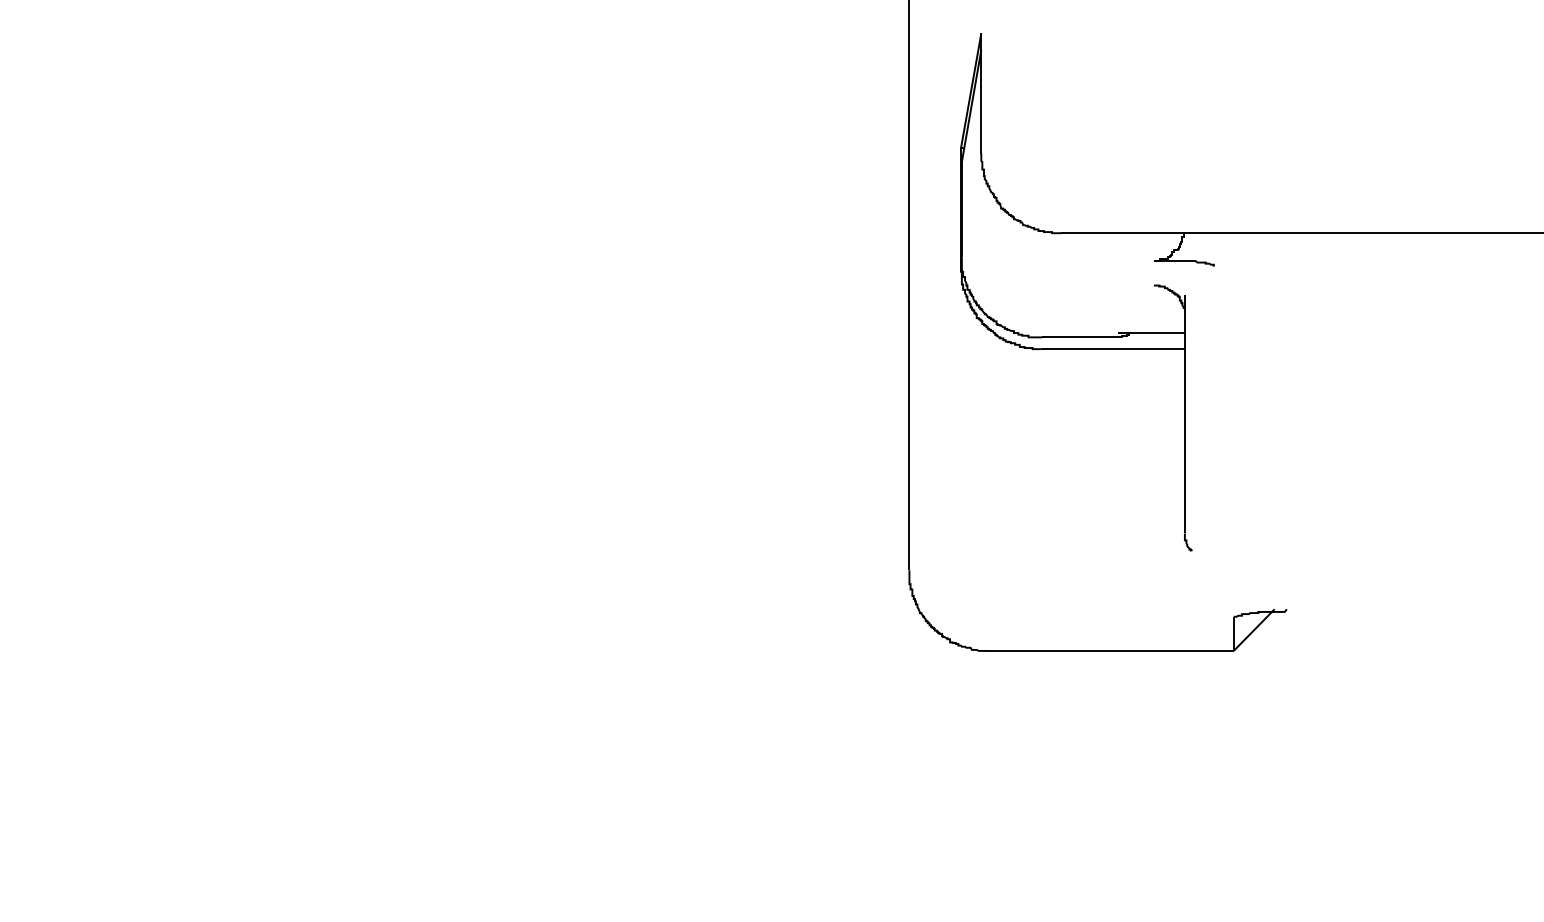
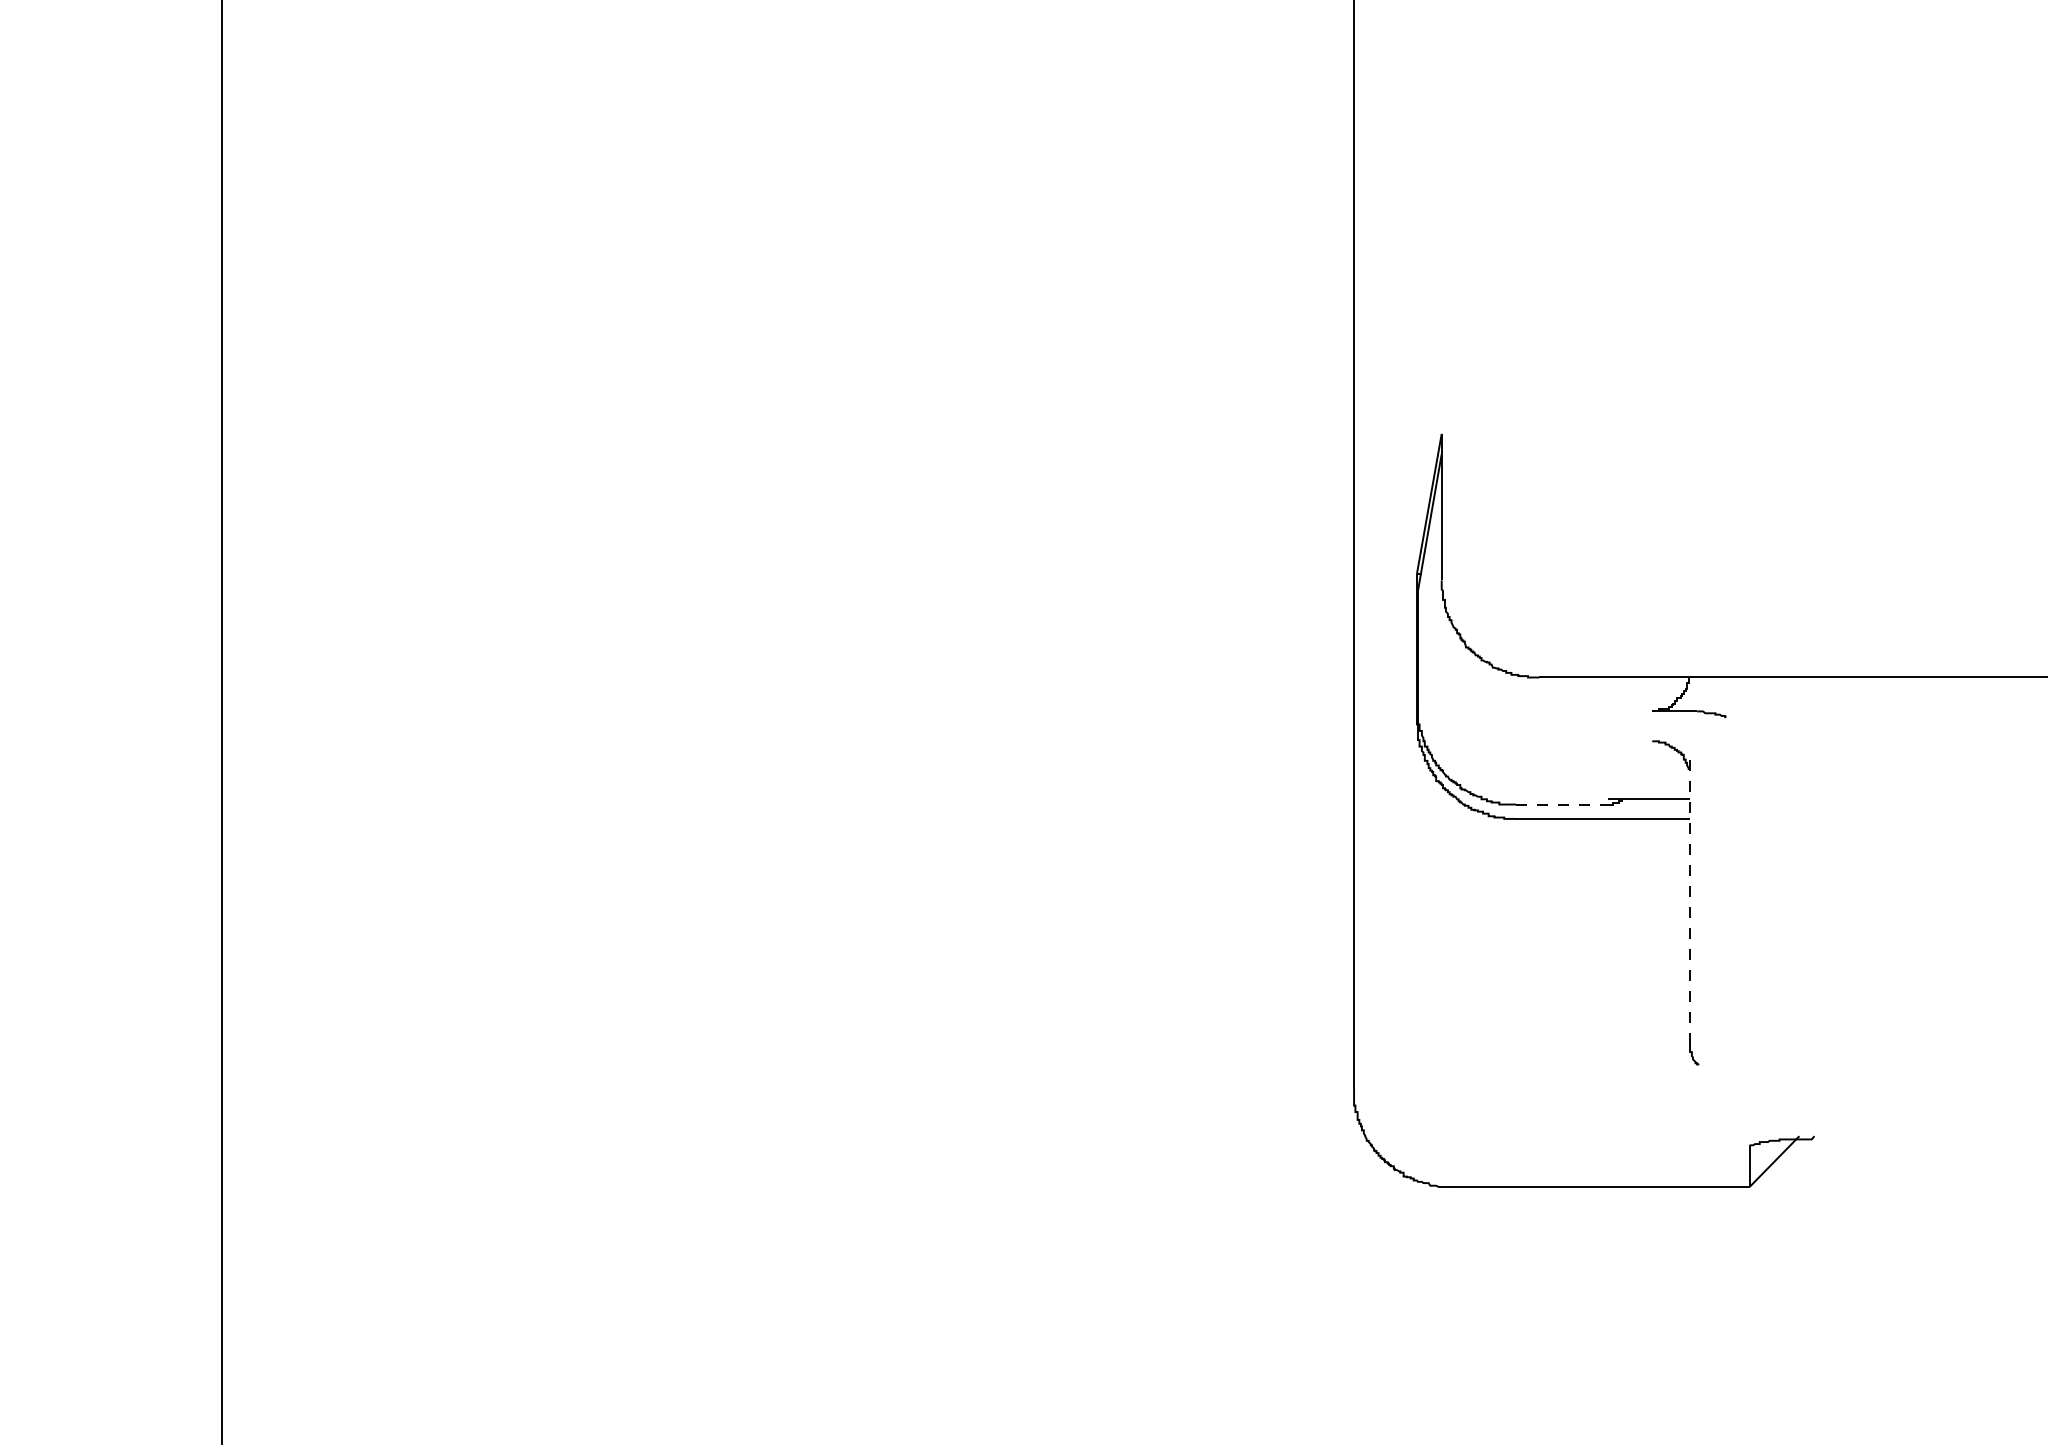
line: (1077, 337) -> (1559, 804), solid -> dashed
line: (1185, 414) -> (1690, 898), solid -> dashed

